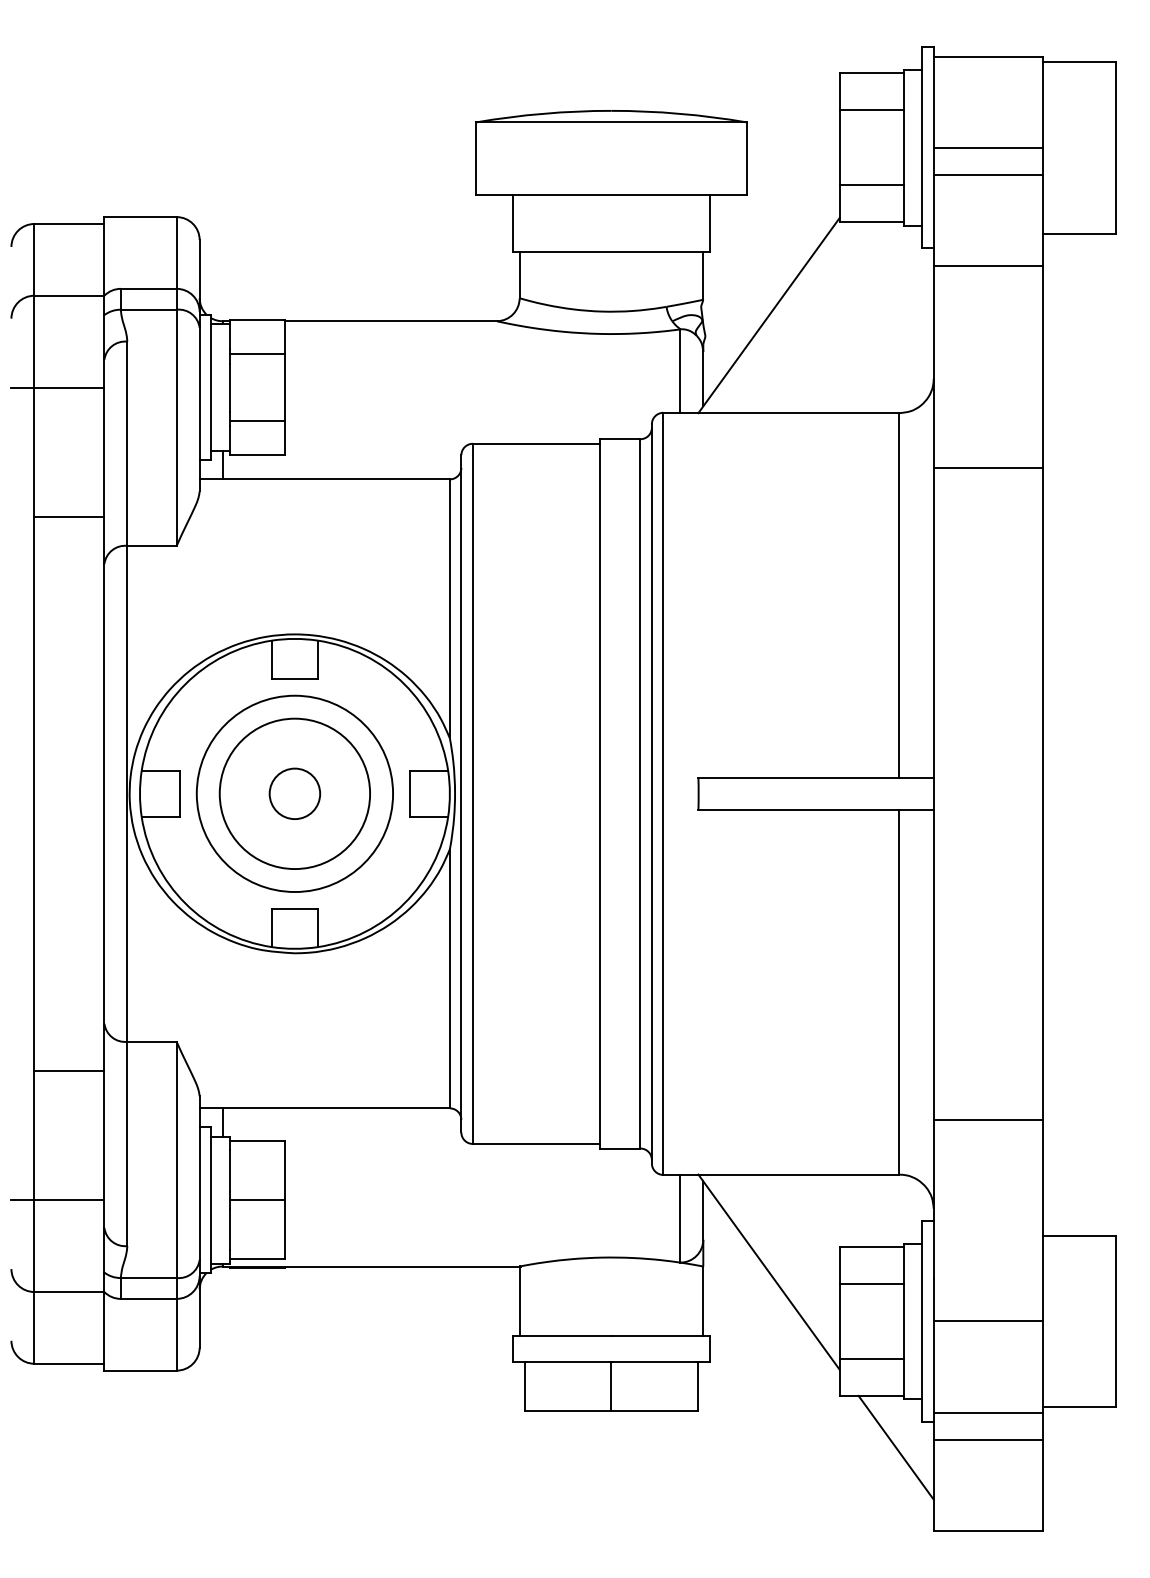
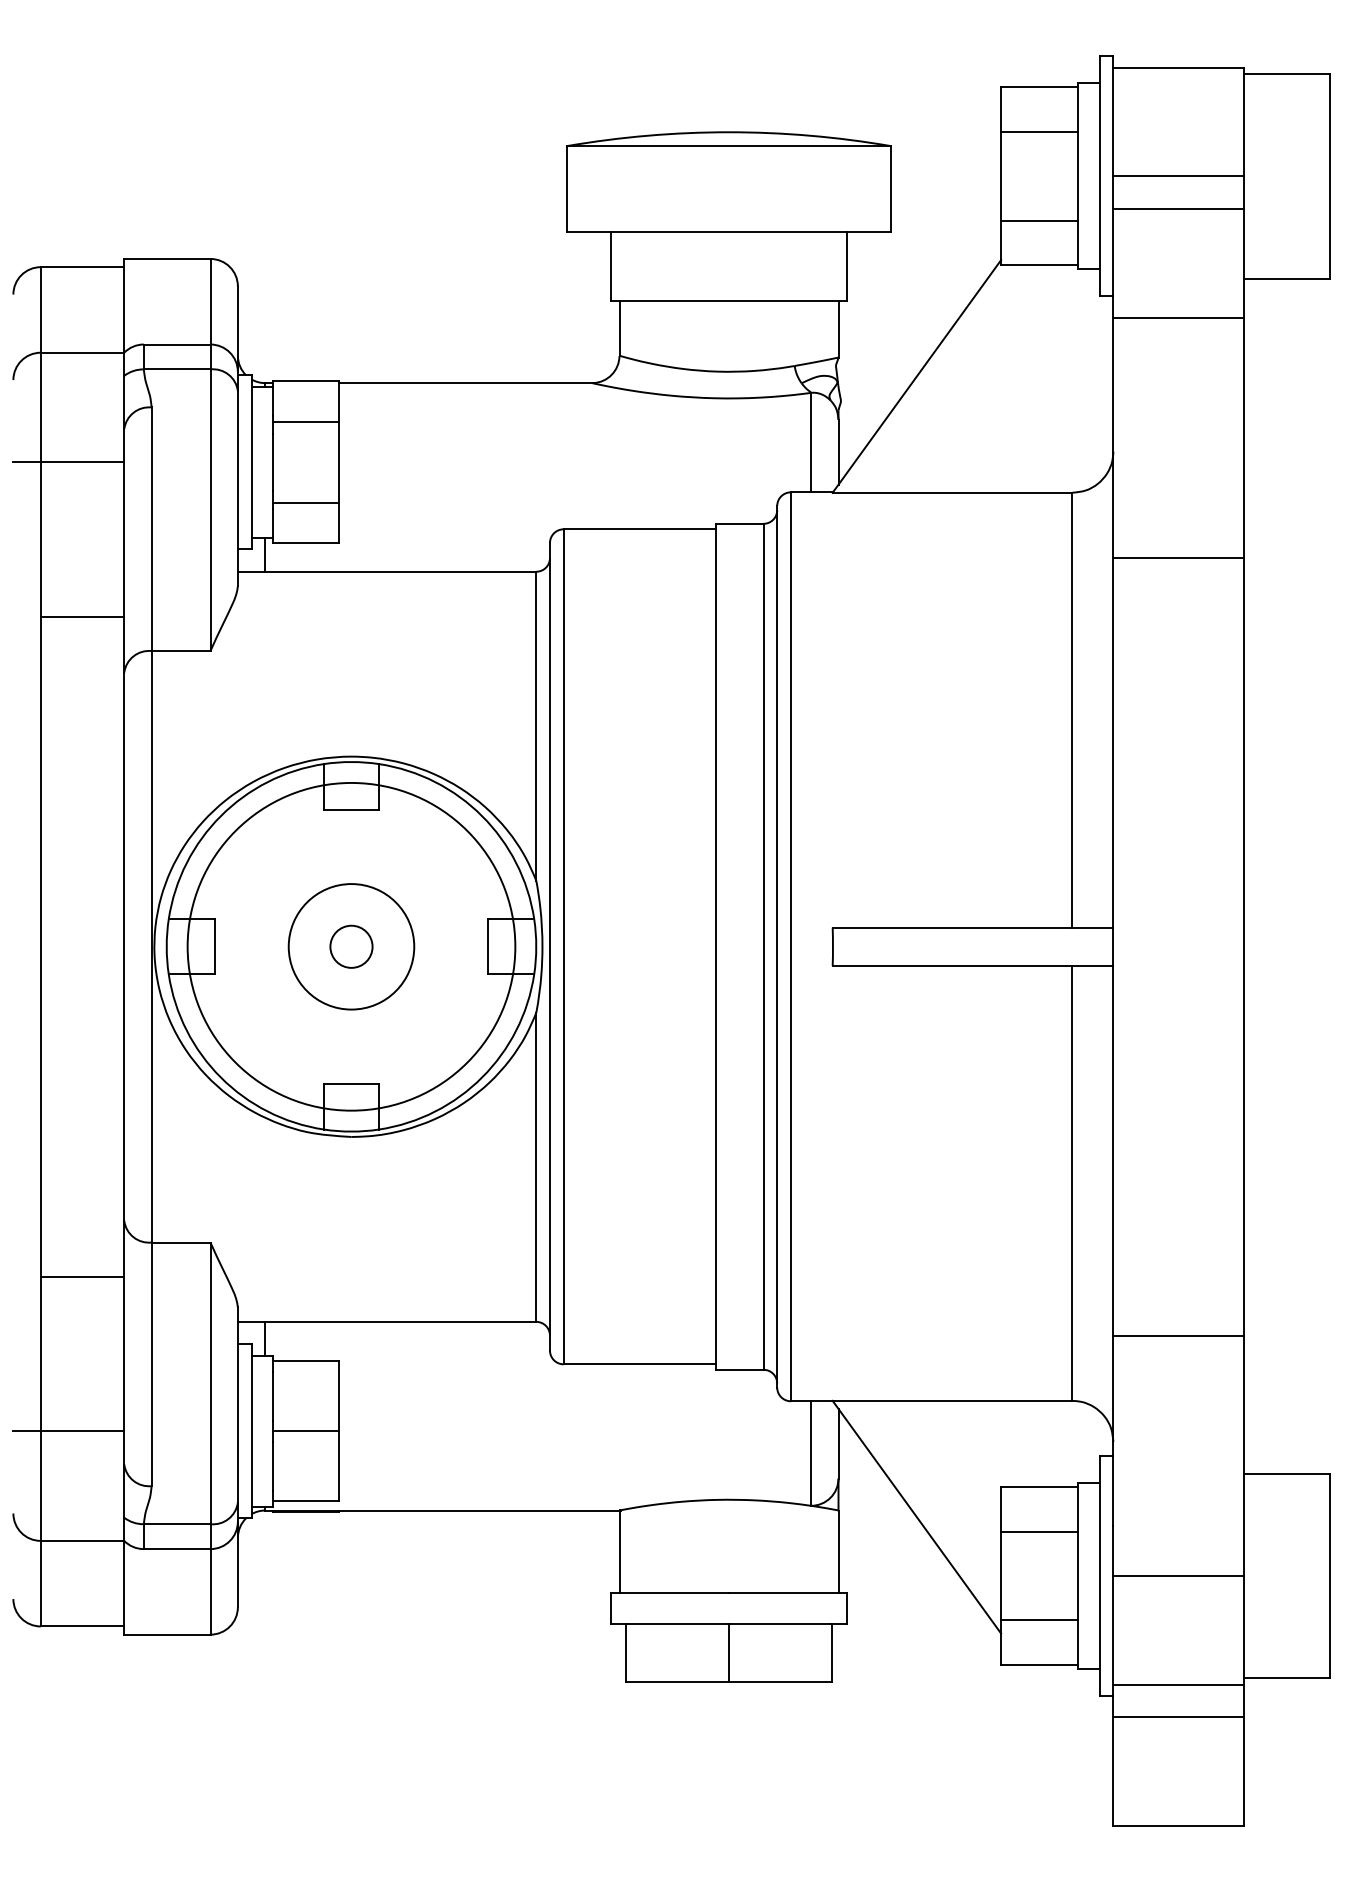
circle: (294, 793) -> (350, 946), size x0.7
circle: (294, 793) -> (350, 946), size x0.7
circle: (294, 793) -> (350, 946), size x1.4
line: (895, 1447) -> (1067, 1726), removed

